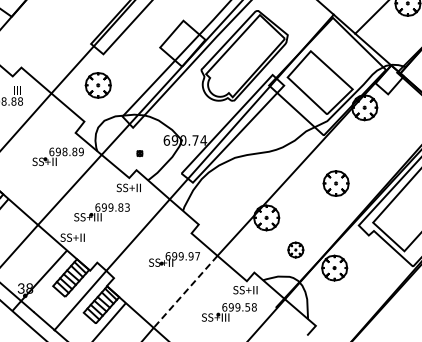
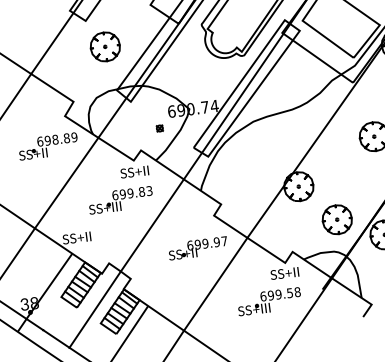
part: (97, 85) -> (104, 47), moved
part: (139, 153) -> (159, 128), moved
part: (101, 212) -> (120, 200), moved
part: (295, 249) -> (336, 219), size x1.67
line: (185, 292) -> (215, 285), dashed -> solid

